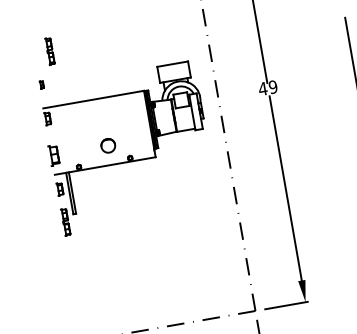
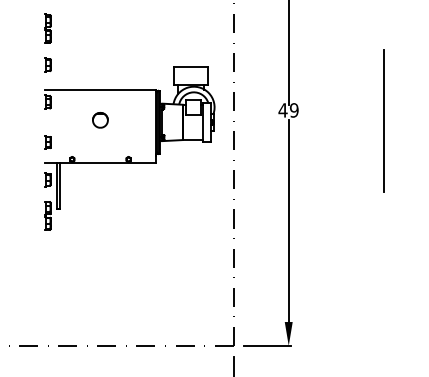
part: (49, 51) -> (47, 28), moved
part: (41, 84) -> (47, 64), size x1.67
part: (108, 145) -> (100, 120), moved
part: (53, 155) -> (47, 142), size x0.62

